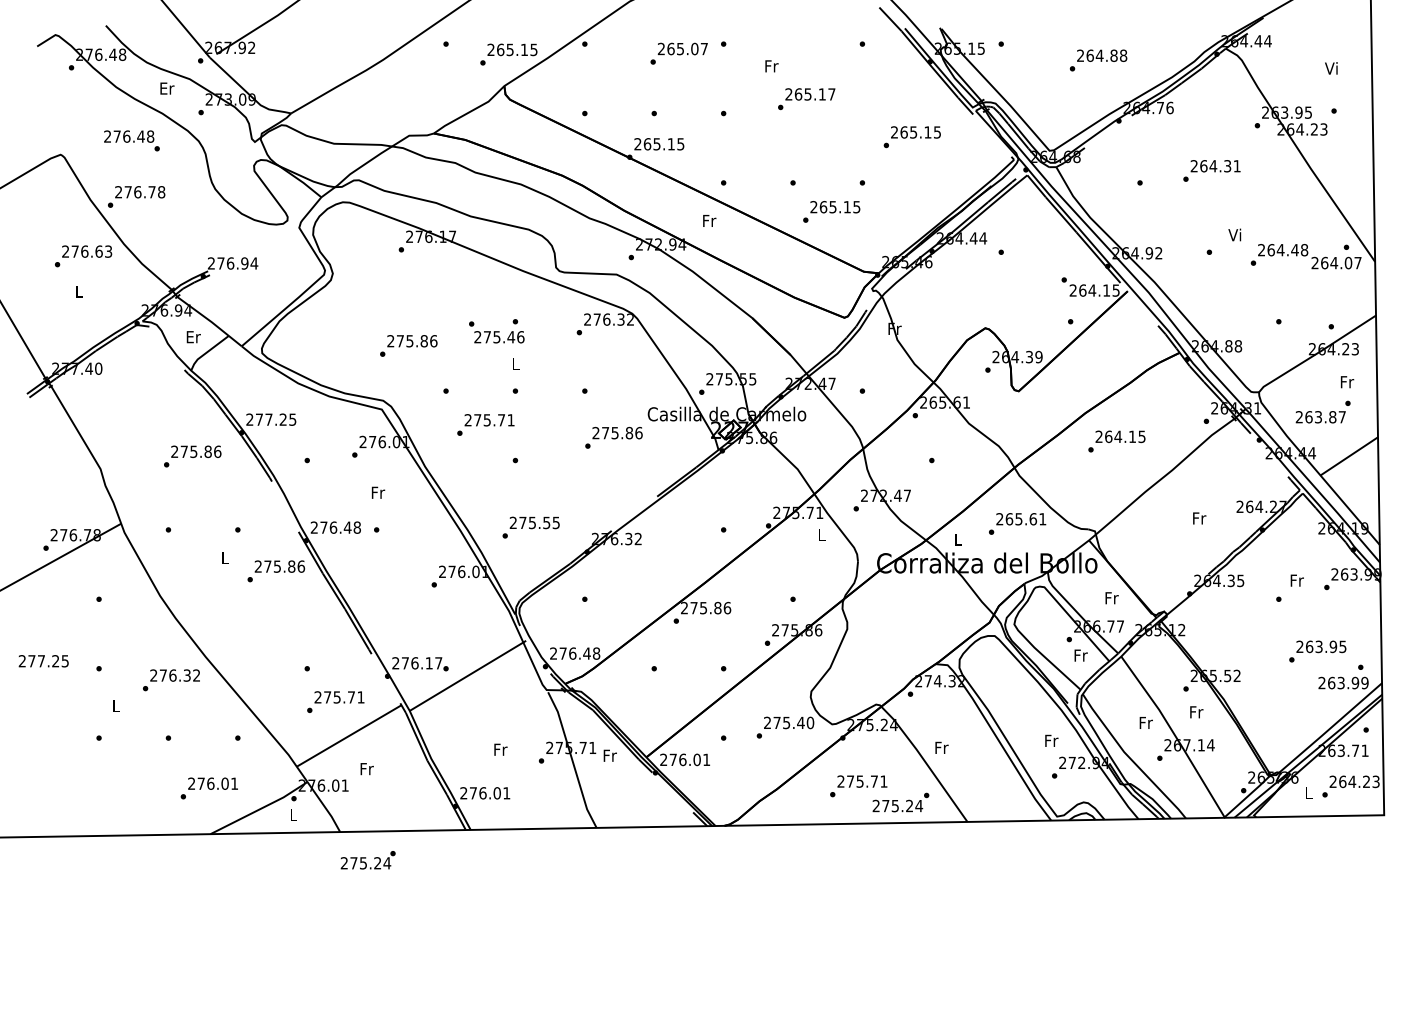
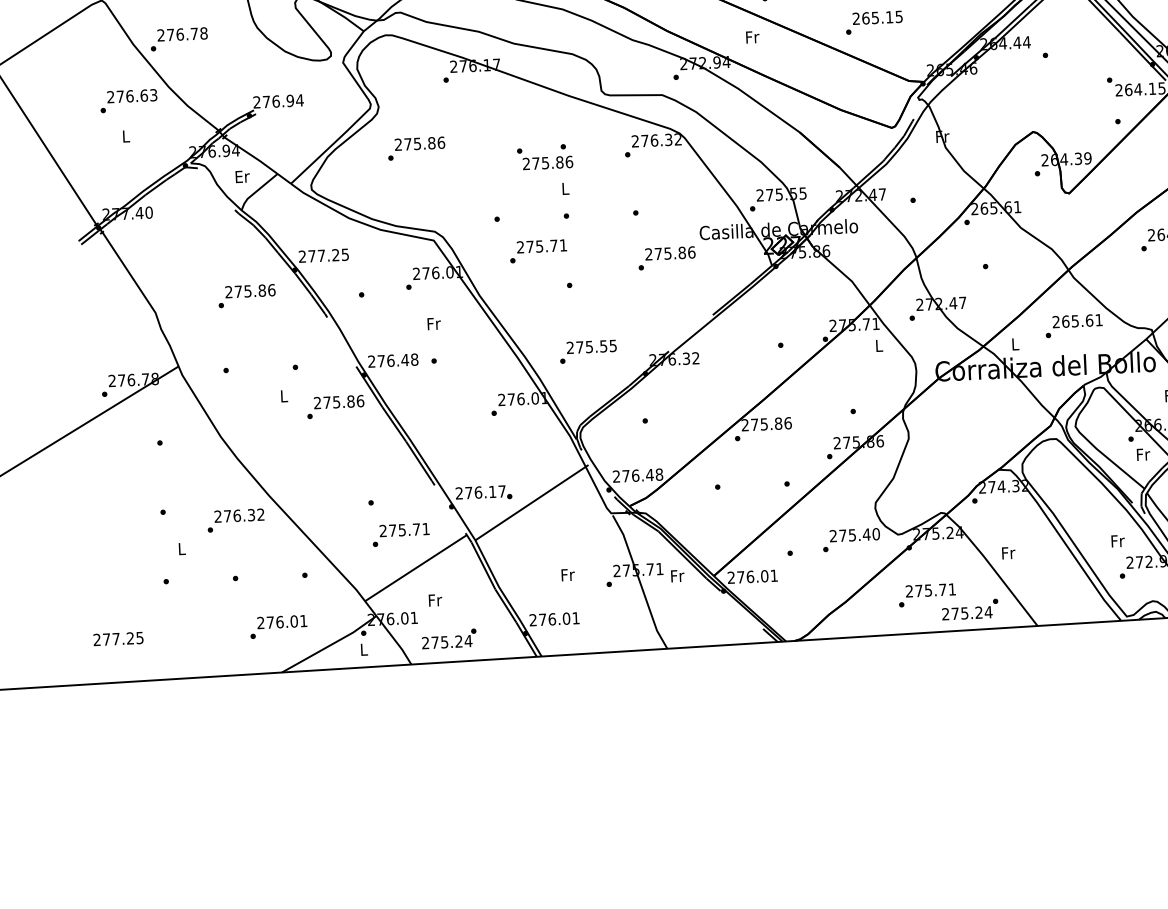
text: (511, 337) -> (560, 162), 275.46 -> 275.86
text: (408, 345) -> (416, 148), moved
text: (43, 661) -> (118, 639), moved
text: (367, 860) -> (448, 639), moved

